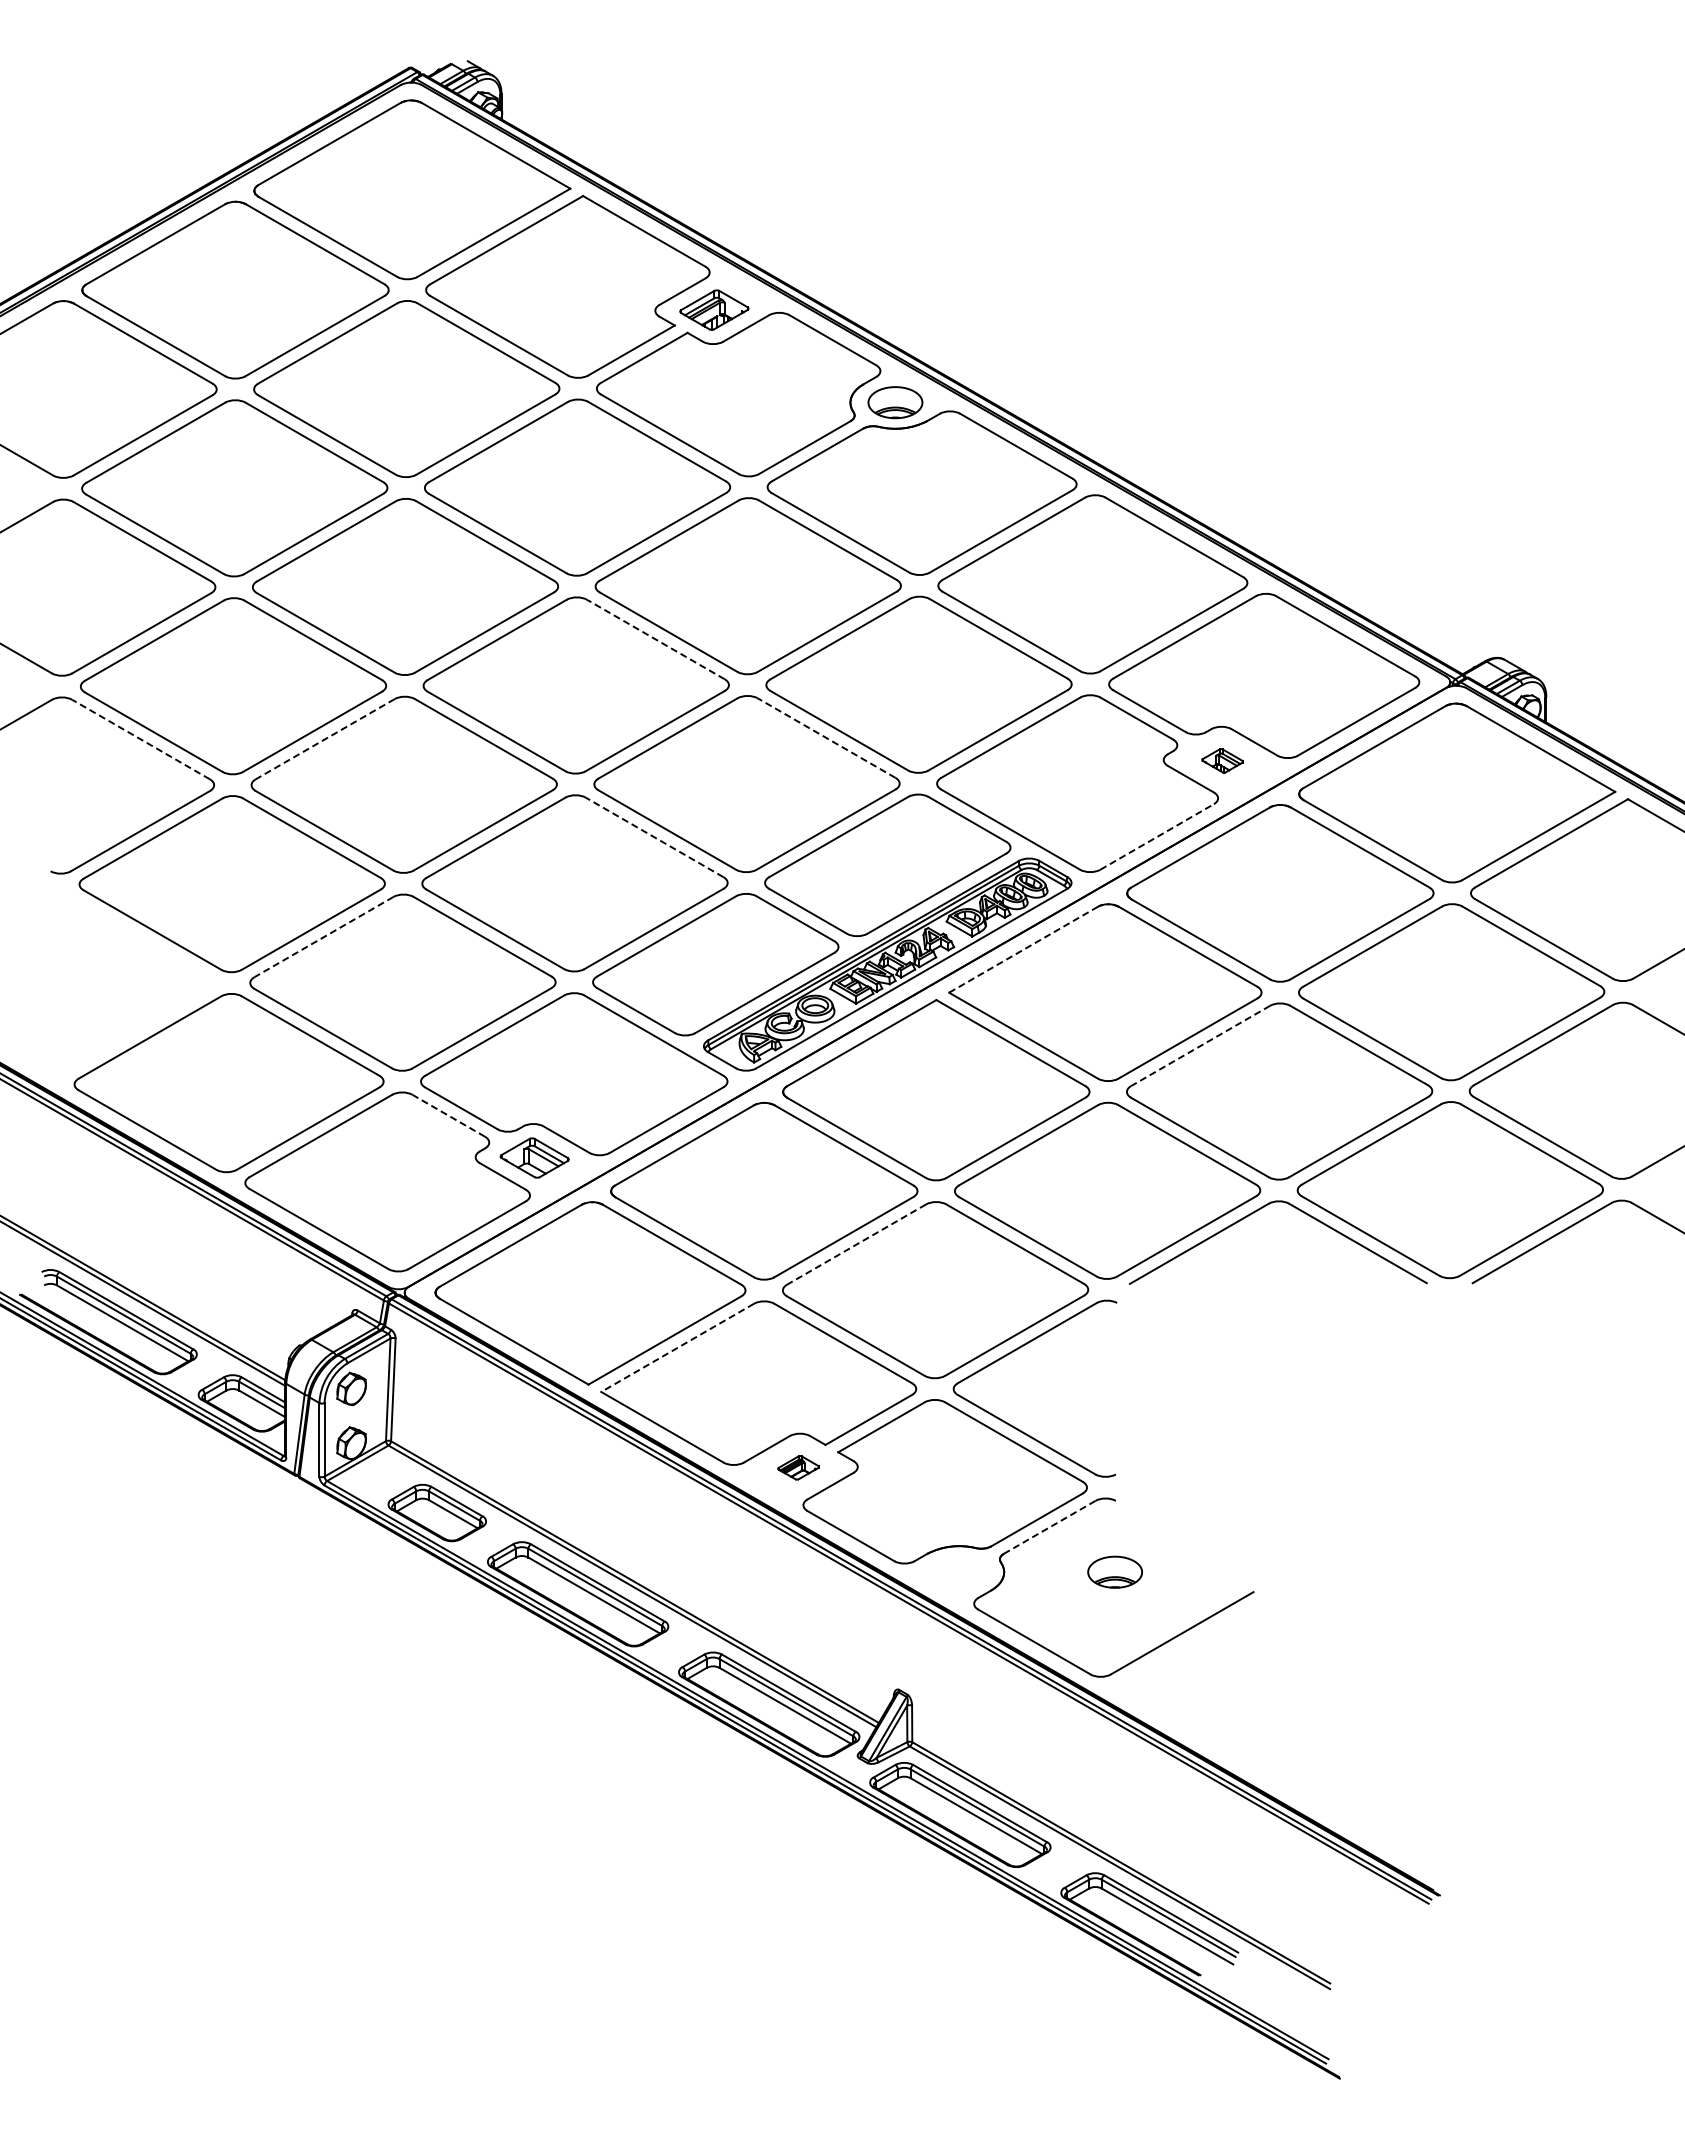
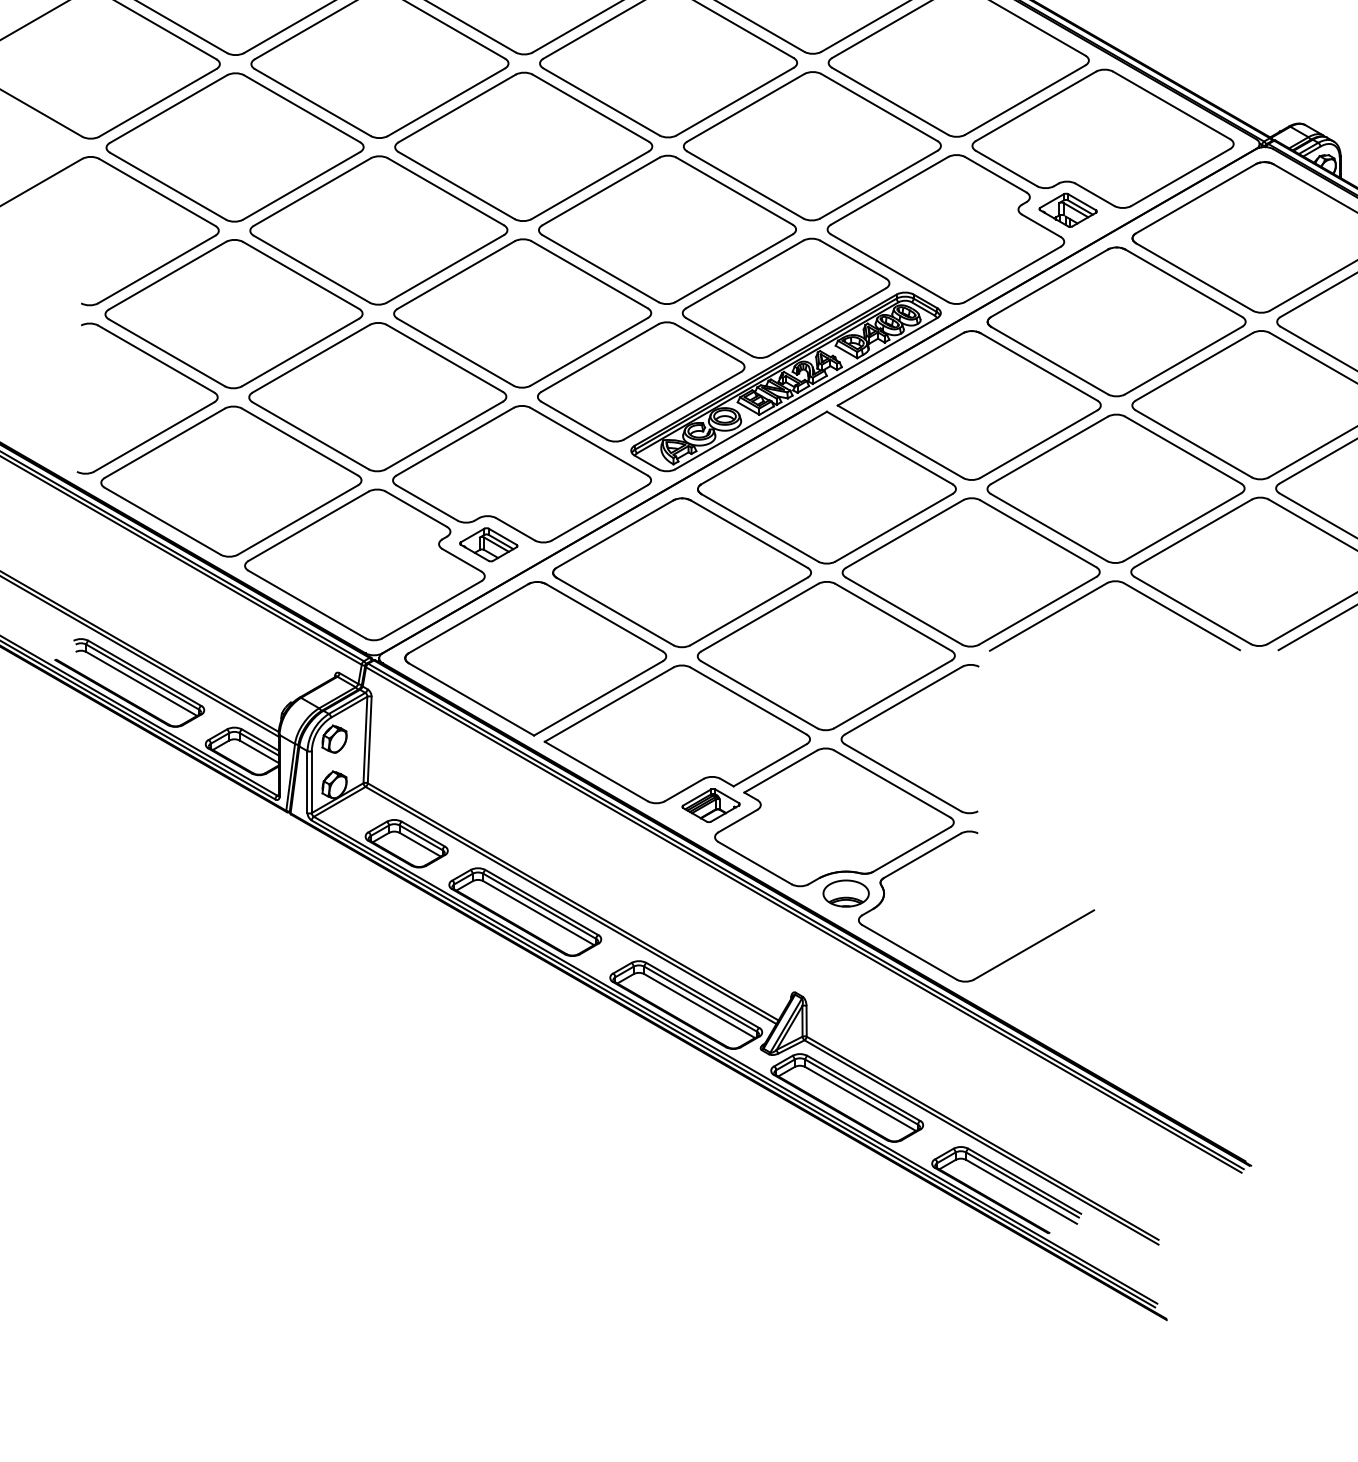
line: (655, 639) -> (590, 108), dashed -> solid
line: (826, 737) -> (734, 190), dashed -> solid
line: (140, 739) -> (156, 192), dashed -> solid
line: (324, 739) -> (311, 192), dashed -> solid
part: (1222, 760) -> (1067, 210), size x1.67
line: (1157, 836) -> (1013, 274), dashed -> solid
line: (654, 837) -> (589, 274), dashed -> solid
line: (323, 937) -> (310, 359), dashed -> solid
line: (1023, 949) -> (900, 369), dashed -> solid
part: (151, 1020) -> (166, 428), added
line: (1200, 1046) -> (1049, 450), dashed -> solid
line: (448, 1115) -> (416, 508), dashed -> solid
line: (856, 1244) -> (759, 617), dashed -> solid
line: (677, 1348) -> (608, 705), dashed -> solid
part: (798, 1467) -> (710, 805), size x1.67
line: (1049, 1527) -> (922, 855), dashed -> solid
part: (1115, 1571) -> (846, 892), moved

